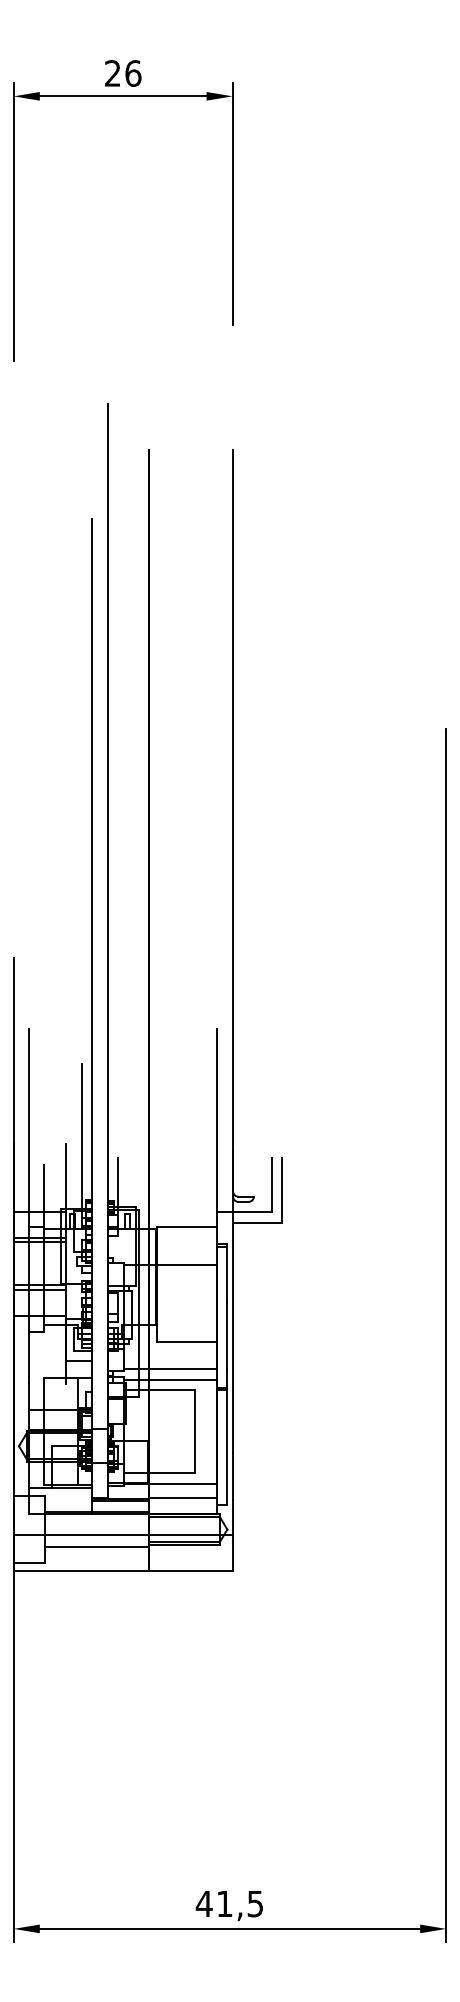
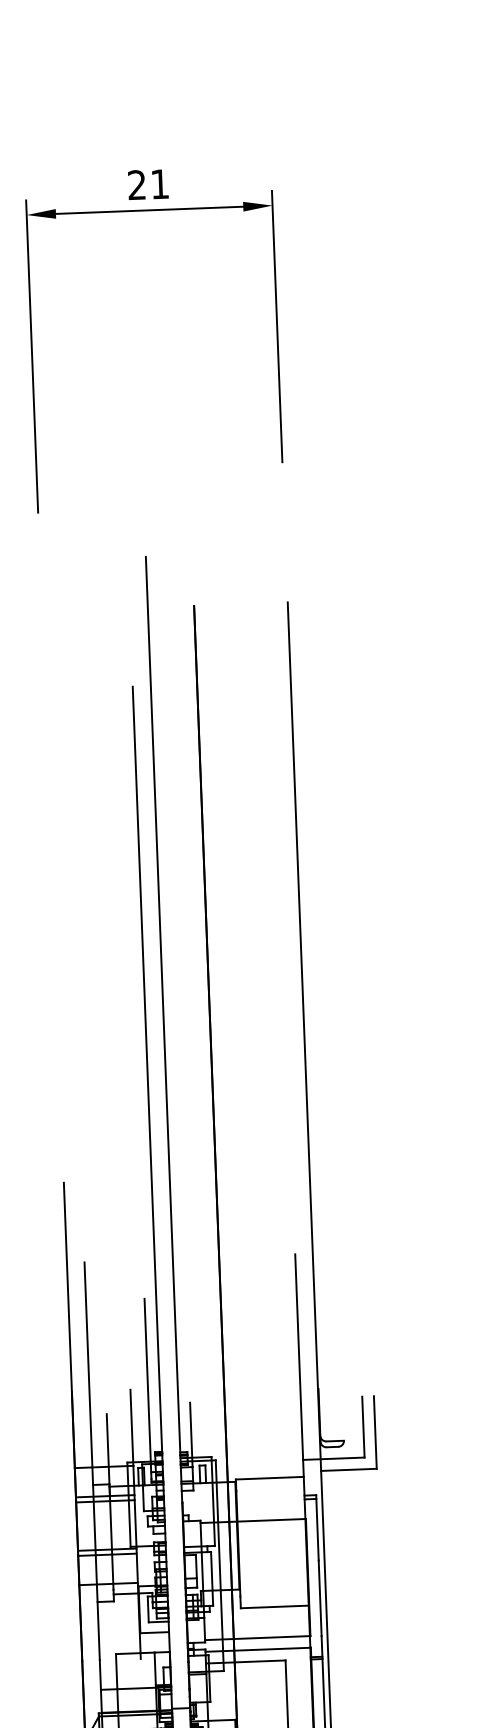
text: (133, 73) -> (160, 184), 26 -> 21

